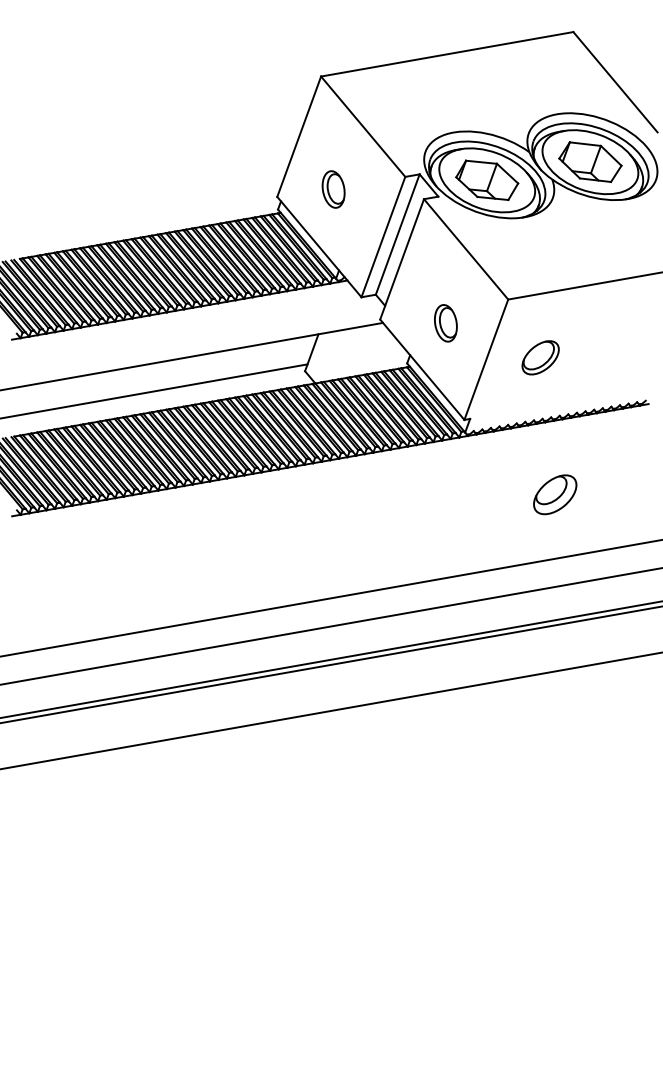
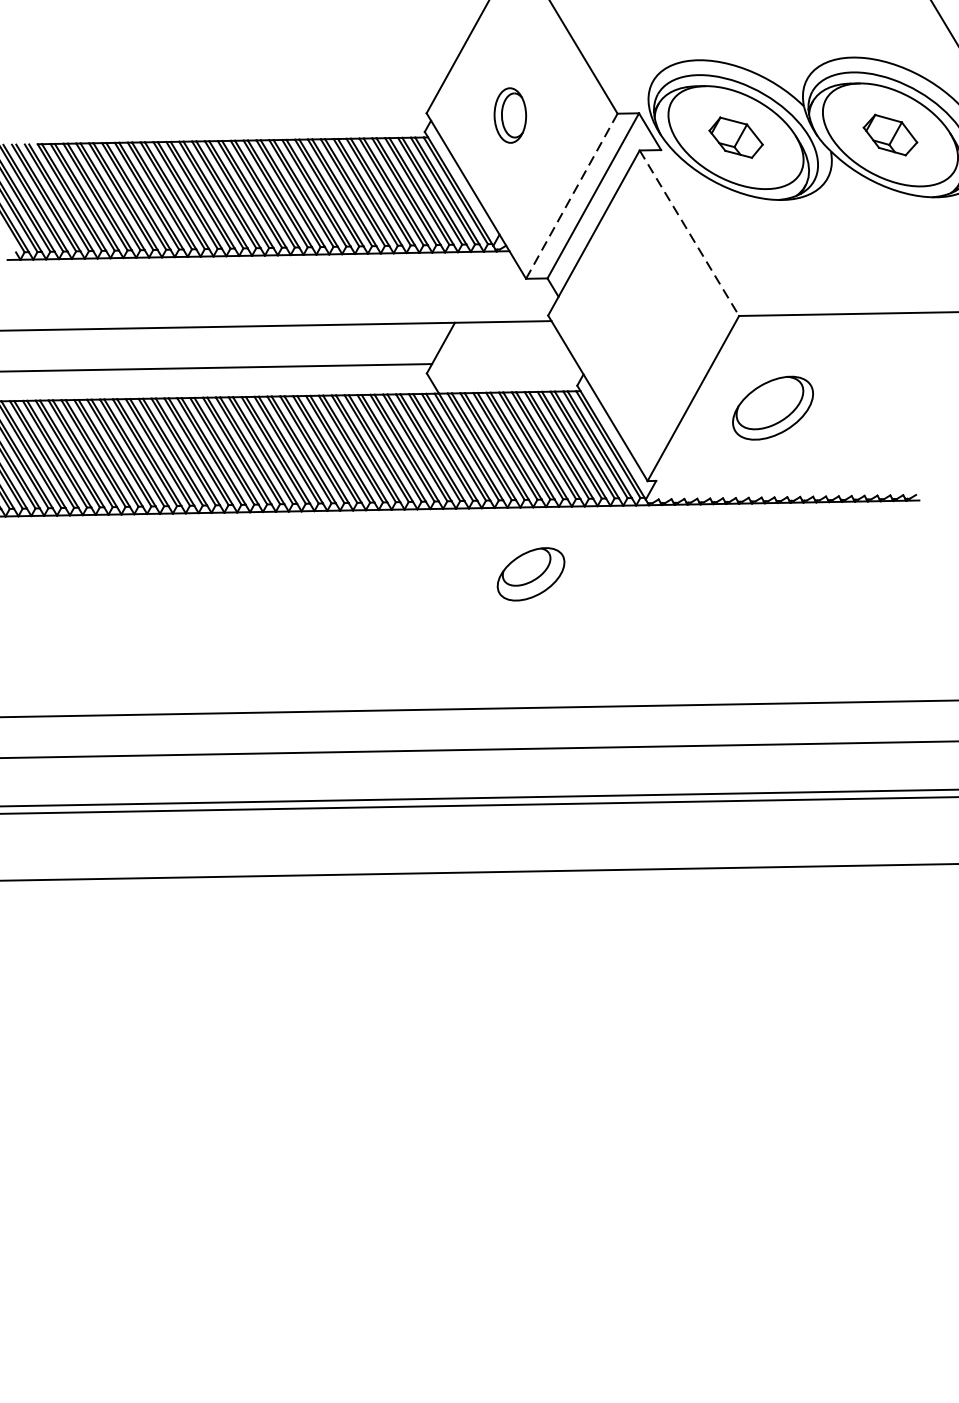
part: (590, 162) -> (890, 135), size x0.6
part: (487, 180) -> (736, 137), size x0.6
line: (383, 236) -> (572, 195), solid -> dashed
line: (466, 249) -> (689, 233), solid -> dashed
part: (445, 323) -> (642, 336), removed
part: (540, 357) -> (772, 407), size x1.4
part: (555, 494) -> (531, 573), moved

